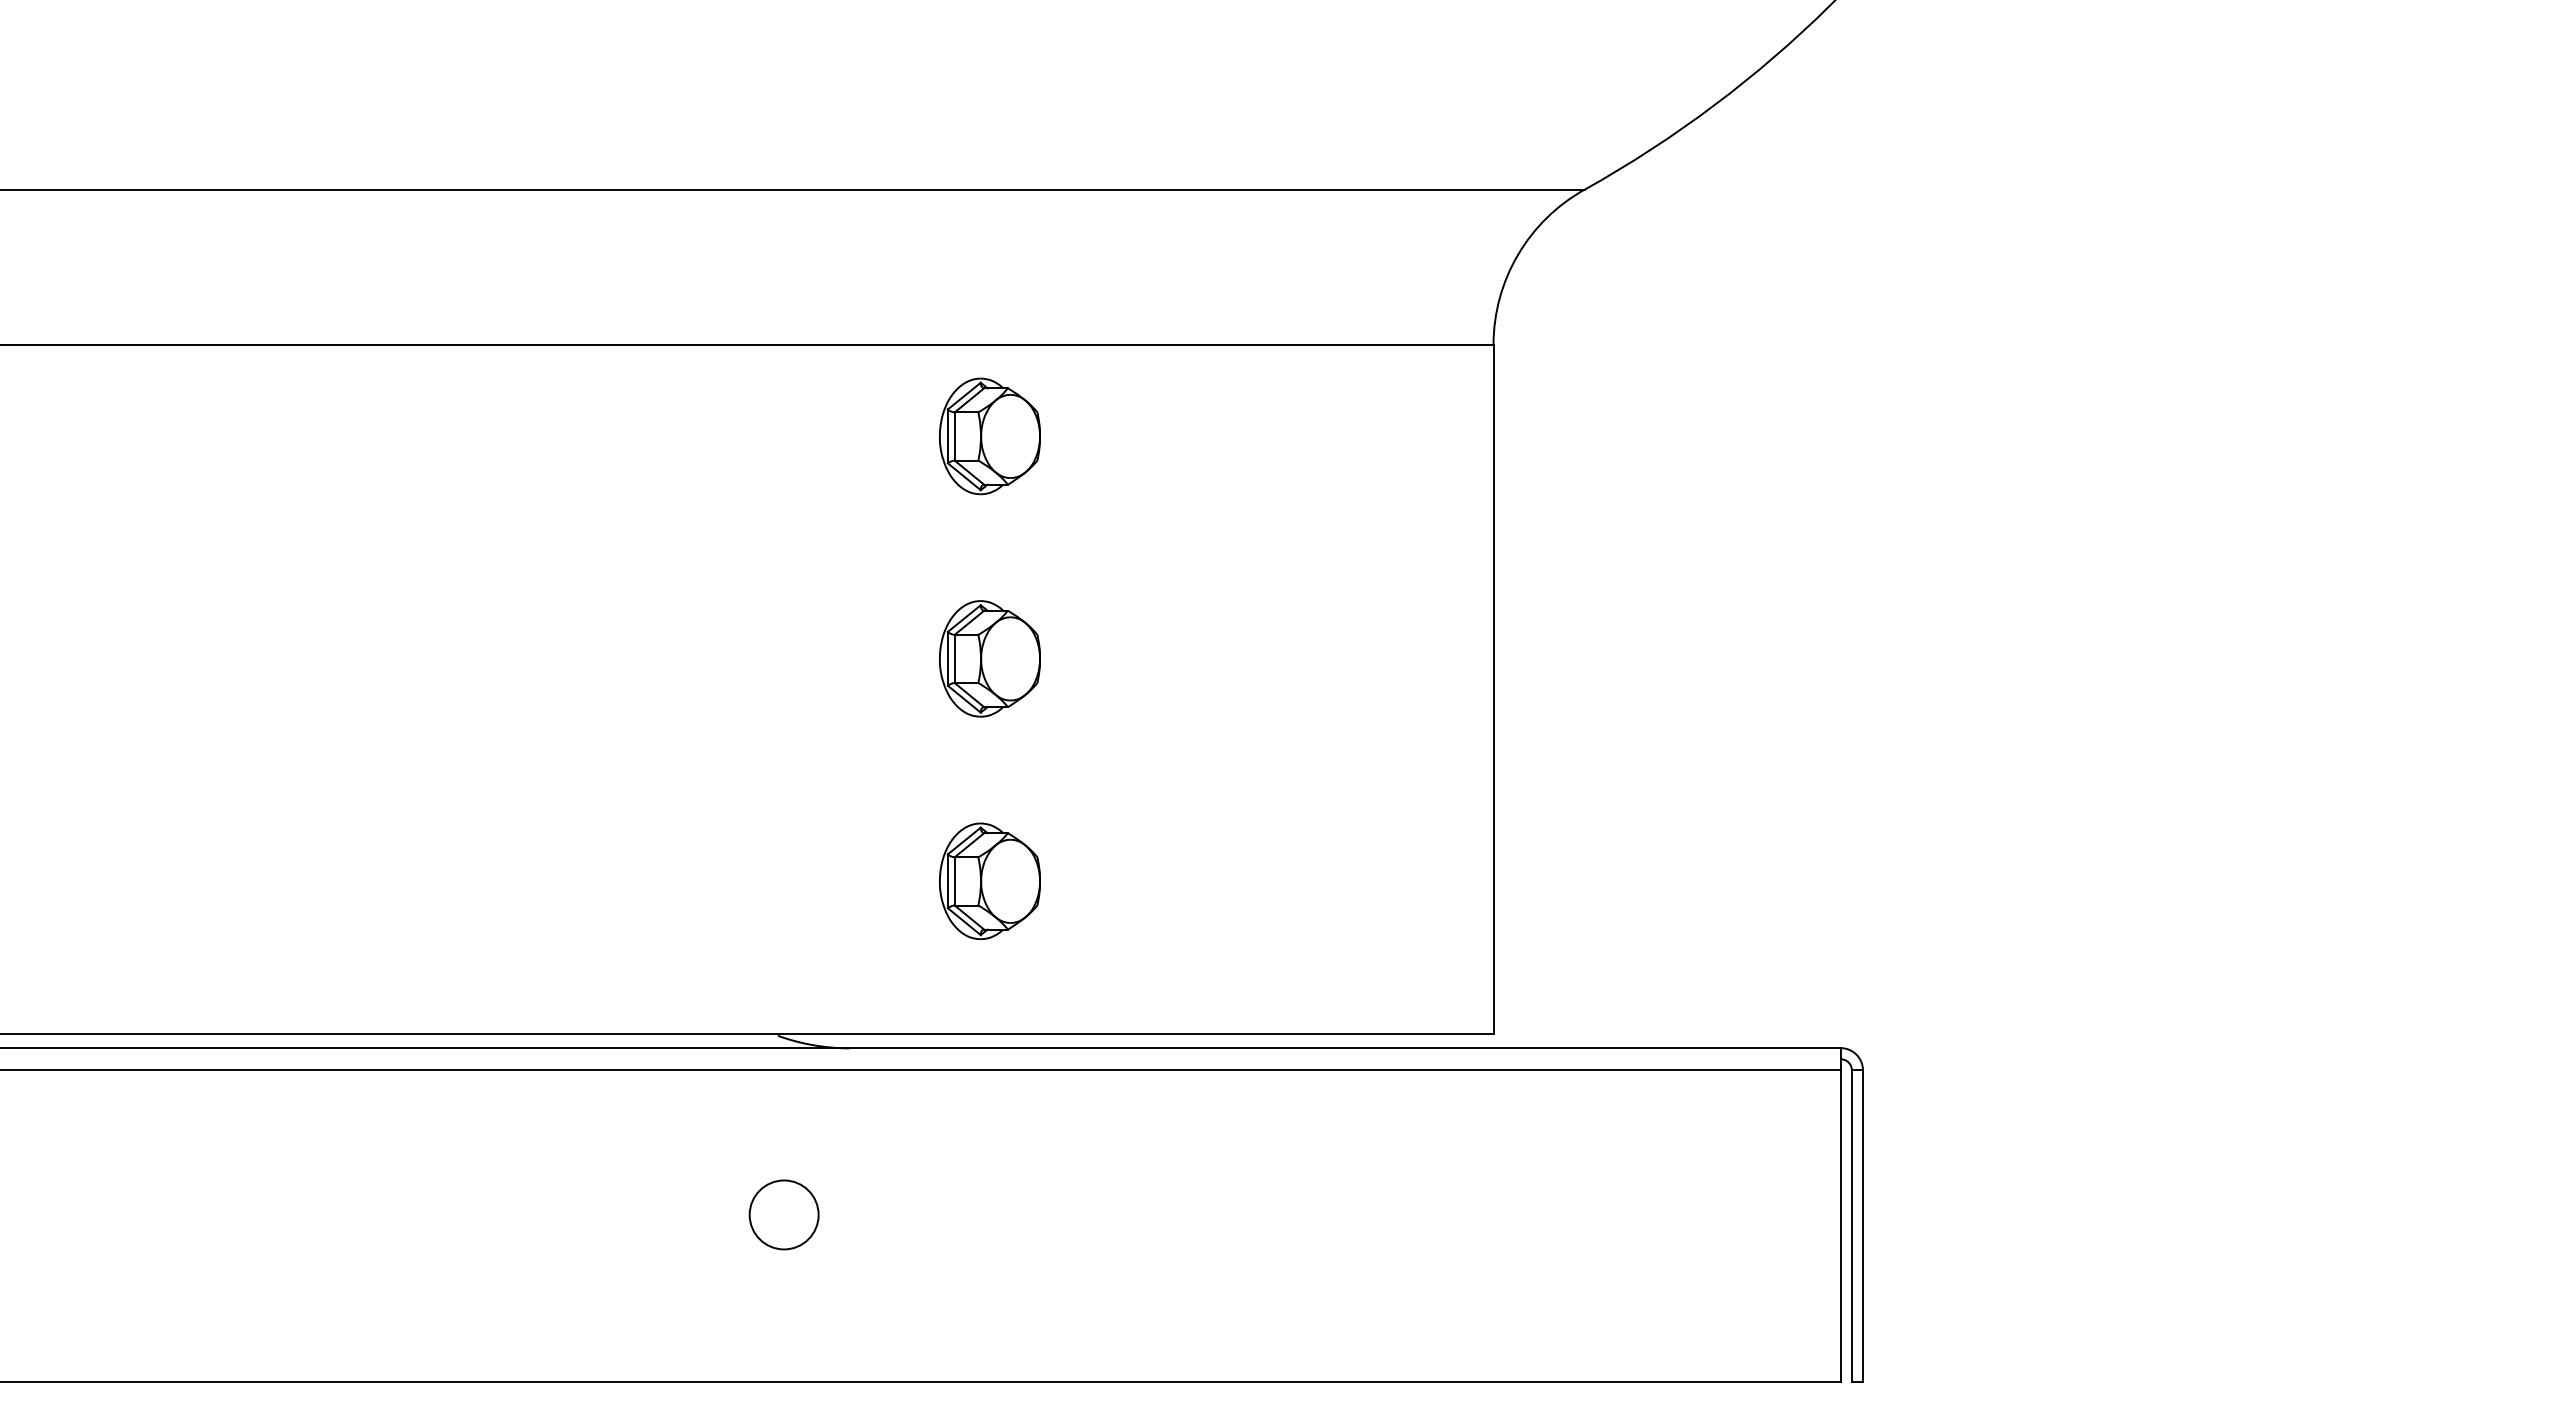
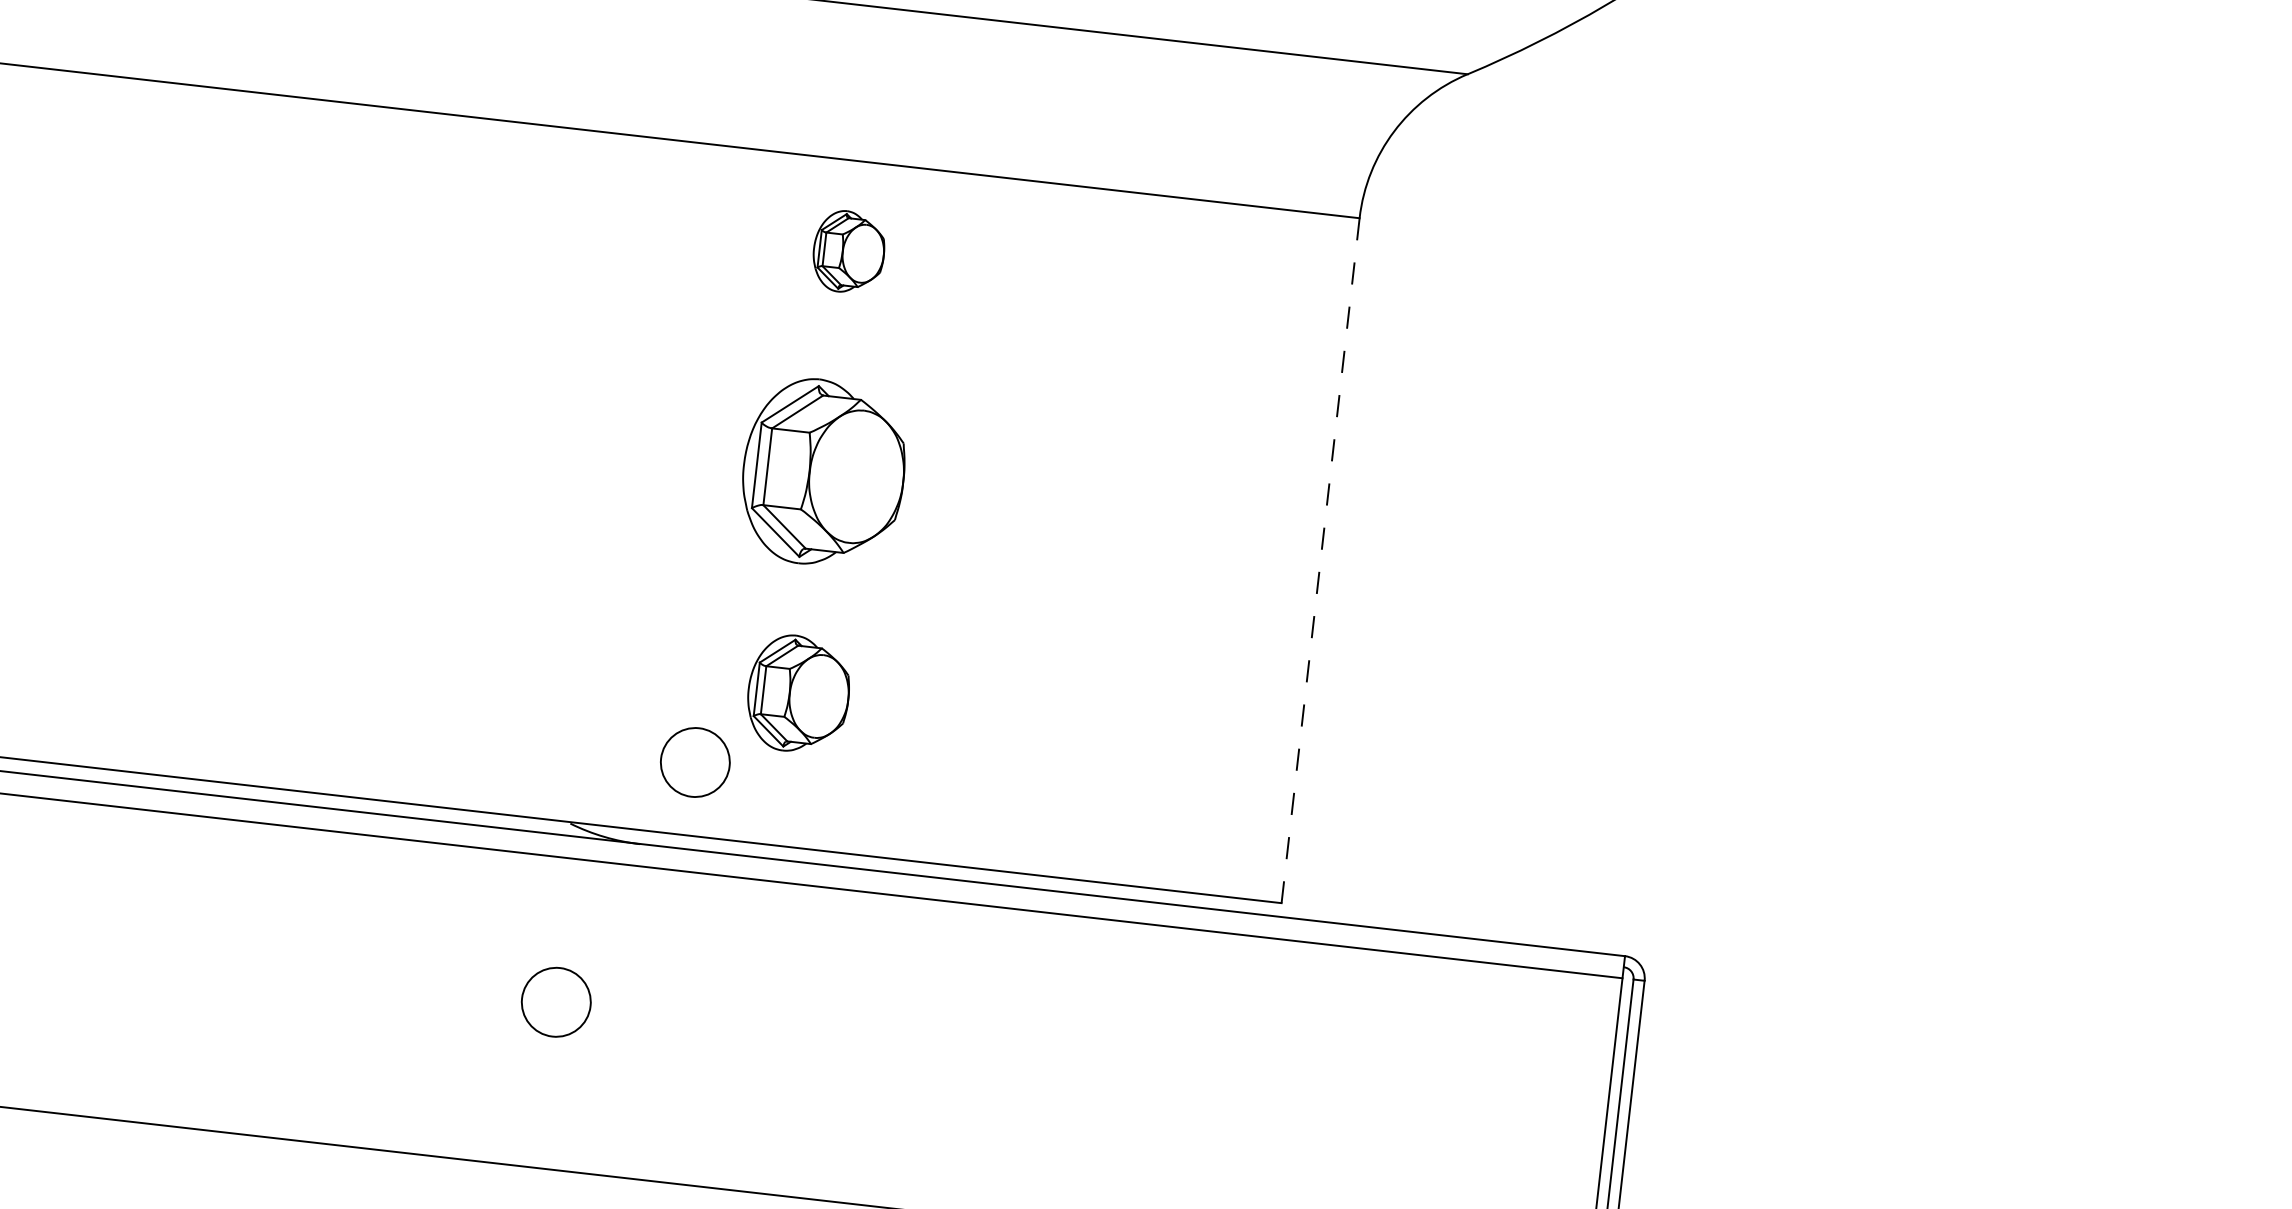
part: (989, 436) -> (848, 252), size x0.7
part: (989, 658) -> (823, 472), size x1.6
line: (1493, 689) -> (1320, 560), solid -> dashed
circle: (894, 960) -> (694, 761), added

